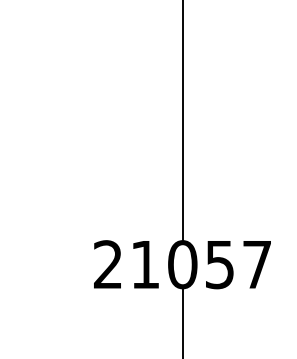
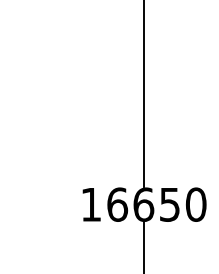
text: (182, 264) -> (143, 204), 21057 -> 16650

